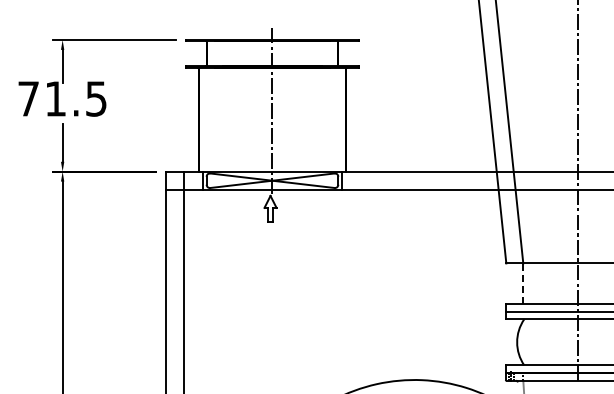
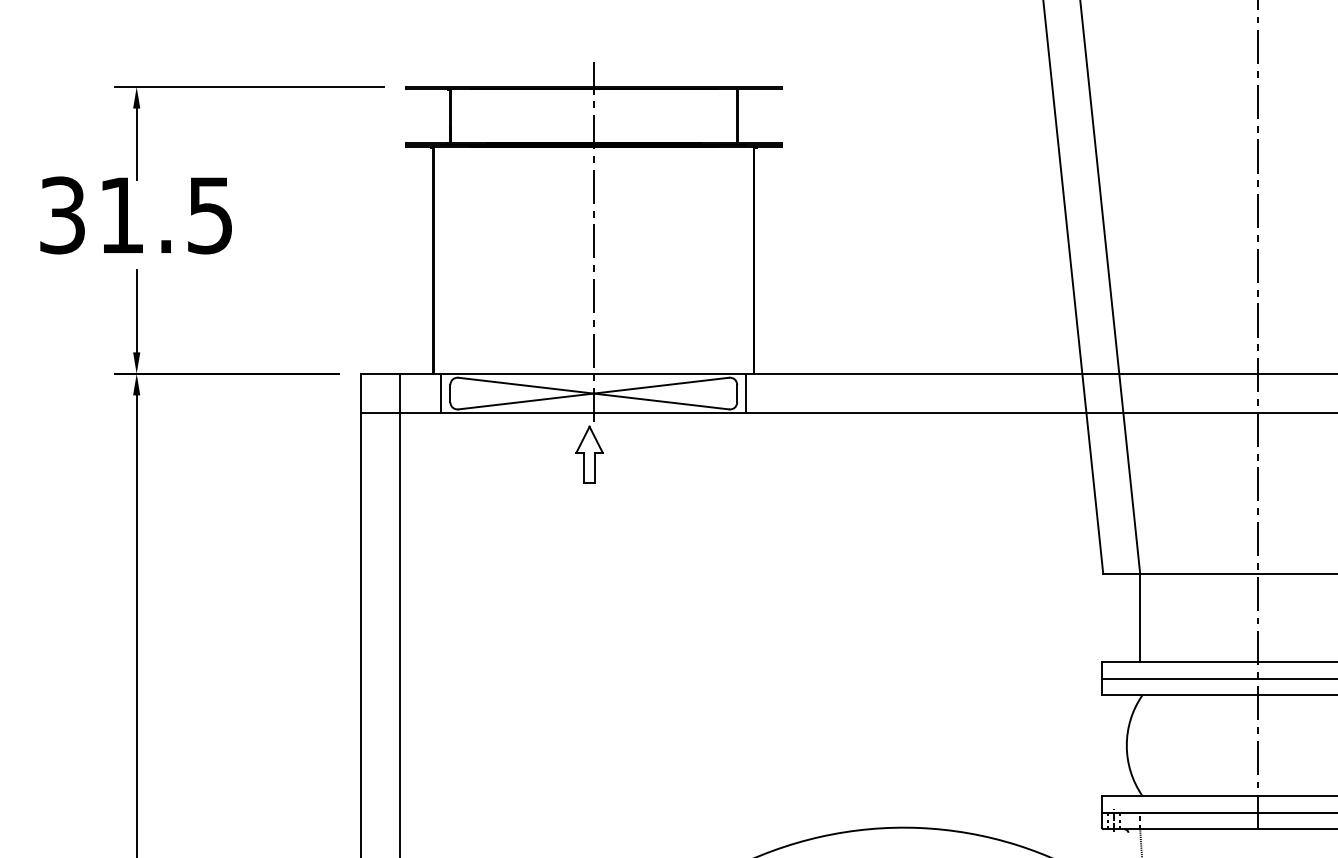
text: (28, 98) -> (62, 214), 71.5 -> 31.5
line: (523, 283) -> (1140, 617), dashed -> solid

